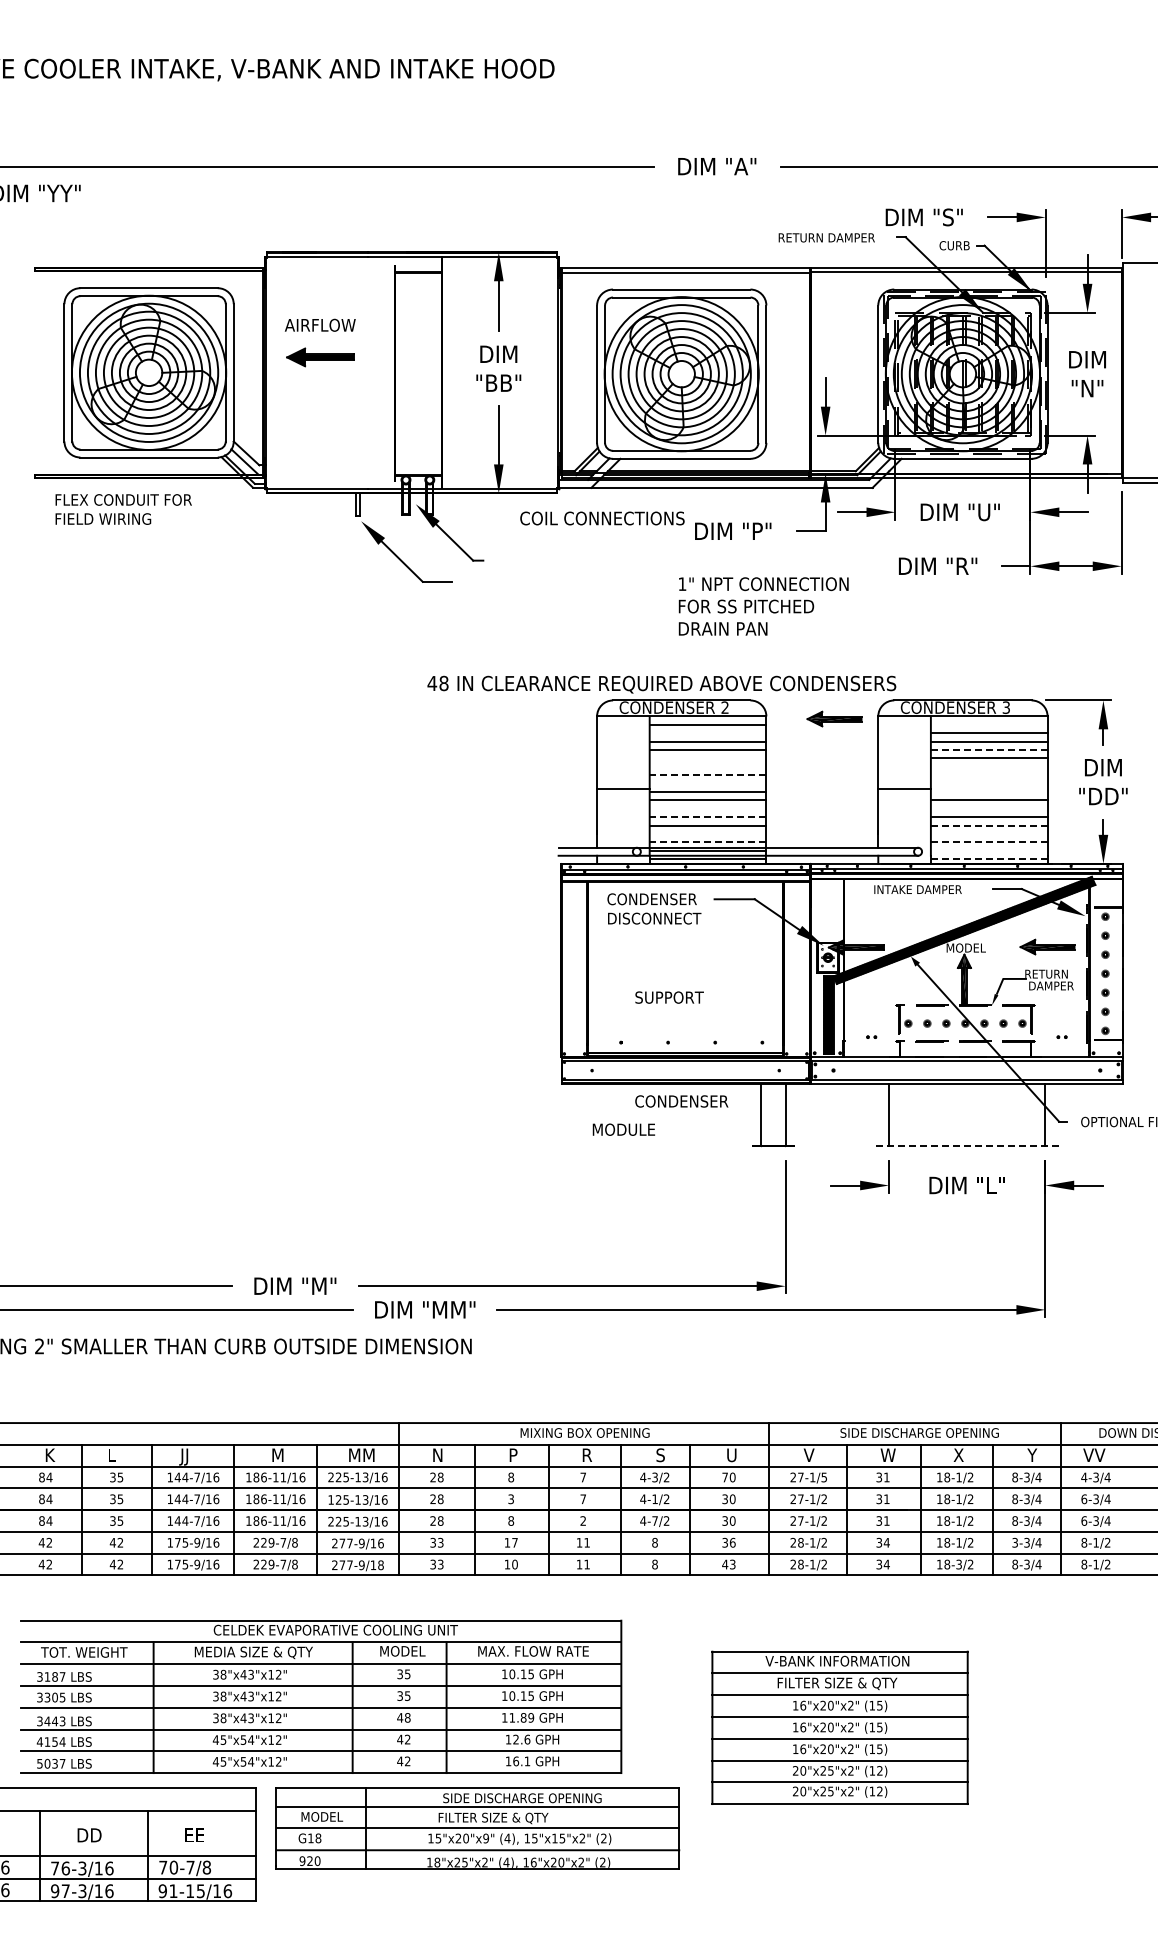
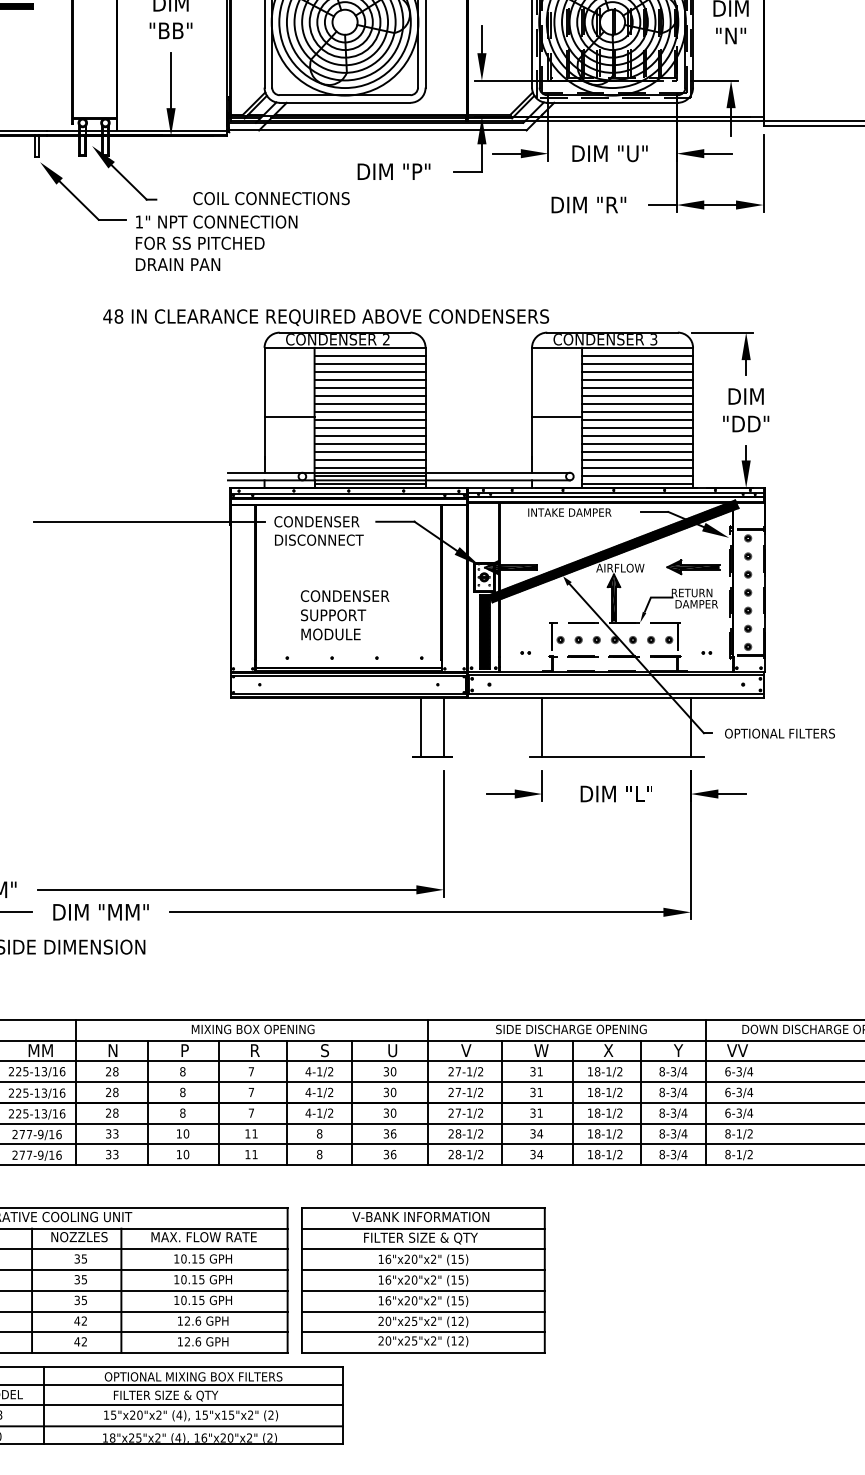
text: (602, 518) -> (271, 198), moved
text: (763, 606) -> (216, 243), moved
part: (834, 718) -> (490, 349), removed
line: (988, 724) -> (636, 355), added
line: (707, 733) -> (369, 364), added
line: (988, 750) -> (636, 380), dashed -> solid
line: (707, 758) -> (369, 387), added
line: (707, 766) -> (369, 395), added
line: (988, 766) -> (636, 395), added
line: (707, 775) -> (369, 404), dashed -> solid
line: (988, 775) -> (636, 404), added
line: (707, 783) -> (369, 411), added
line: (988, 783) -> (636, 411), added
line: (988, 791) -> (636, 419), added
line: (707, 808) -> (369, 435), added
line: (988, 808) -> (636, 435), added
line: (707, 817) -> (369, 443), dashed -> solid
line: (988, 825) -> (636, 451), dashed -> solid
line: (707, 833) -> (369, 459), added
line: (988, 833) -> (636, 459), added
line: (707, 842) -> (369, 467), dashed -> solid
line: (988, 842) -> (636, 467), dashed -> solid
line: (988, 850) -> (636, 475), added
line: (988, 859) -> (636, 483), dashed -> solid
line: (475, 899) -> (148, 521), added
text: (970, 947) -> (619, 567), MODEL -> AIRFLOW
text: (681, 1101) -> (344, 596), moved
text: (623, 1129) -> (330, 634), moved
line: (966, 1146) -> (615, 756), dashed -> solid
text: (654, 1477) -> (319, 1071), 4-3/2 -> 4-1/2
text: (724, 1477) -> (385, 1071), 70 -> 30
text: (823, 1477) -> (479, 1071), 27-1/5 -> 27-1/2
text: (1084, 1477) -> (728, 1071), 4-3/4 -> 6-3/4
text: (330, 1499) -> (10, 1092), 125-13/16 -> 225-13/16
text: (511, 1499) -> (183, 1092), 3 -> 8
text: (582, 1520) -> (250, 1112), 2 -> 7
text: (654, 1520) -> (319, 1112), 4-7/2 -> 4-1/2
text: (514, 1542) -> (185, 1133), 17 -> 10
text: (1015, 1542) -> (662, 1133), 3-3/4 -> 8-3/4
text: (380, 1564) -> (58, 1154), 277-9/18 -> 277-9/16
text: (728, 1564) -> (389, 1154), 43 -> 36
text: (958, 1564) -> (608, 1154), 18-3/2 -> 18-1/2
text: (402, 1651) -> (79, 1237), MODEL -> NOZZLES
text: (403, 1717) -> (80, 1300), 48 -> 35
text: (521, 1717) -> (192, 1300), 11.89 -> 10.15
part: (839, 1727) -> (422, 1280), moved
text: (521, 1761) -> (192, 1341), 16.1 -> 12.6
text: (522, 1798) -> (193, 1377), SIDE DISCHARGE OPENING -> OPTIONAL MIXING BOX FILTERS
text: (486, 1838) -> (159, 1415), 15"x20"x9" -> 15"x20"x2"

